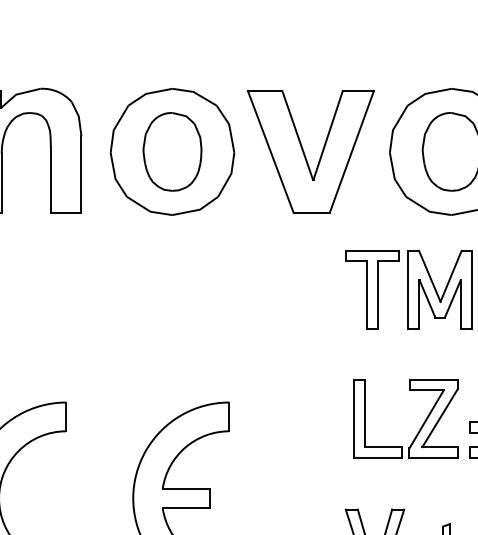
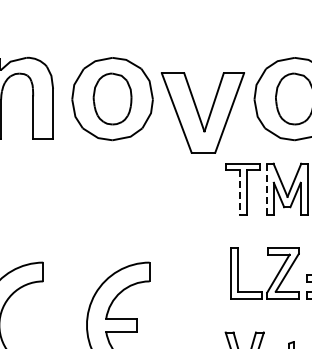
part: (310, 151) -> (202, 112), moved
line: (408, 290) -> (266, 189), solid -> dashed
line: (366, 295) -> (239, 192), solid -> dashed

